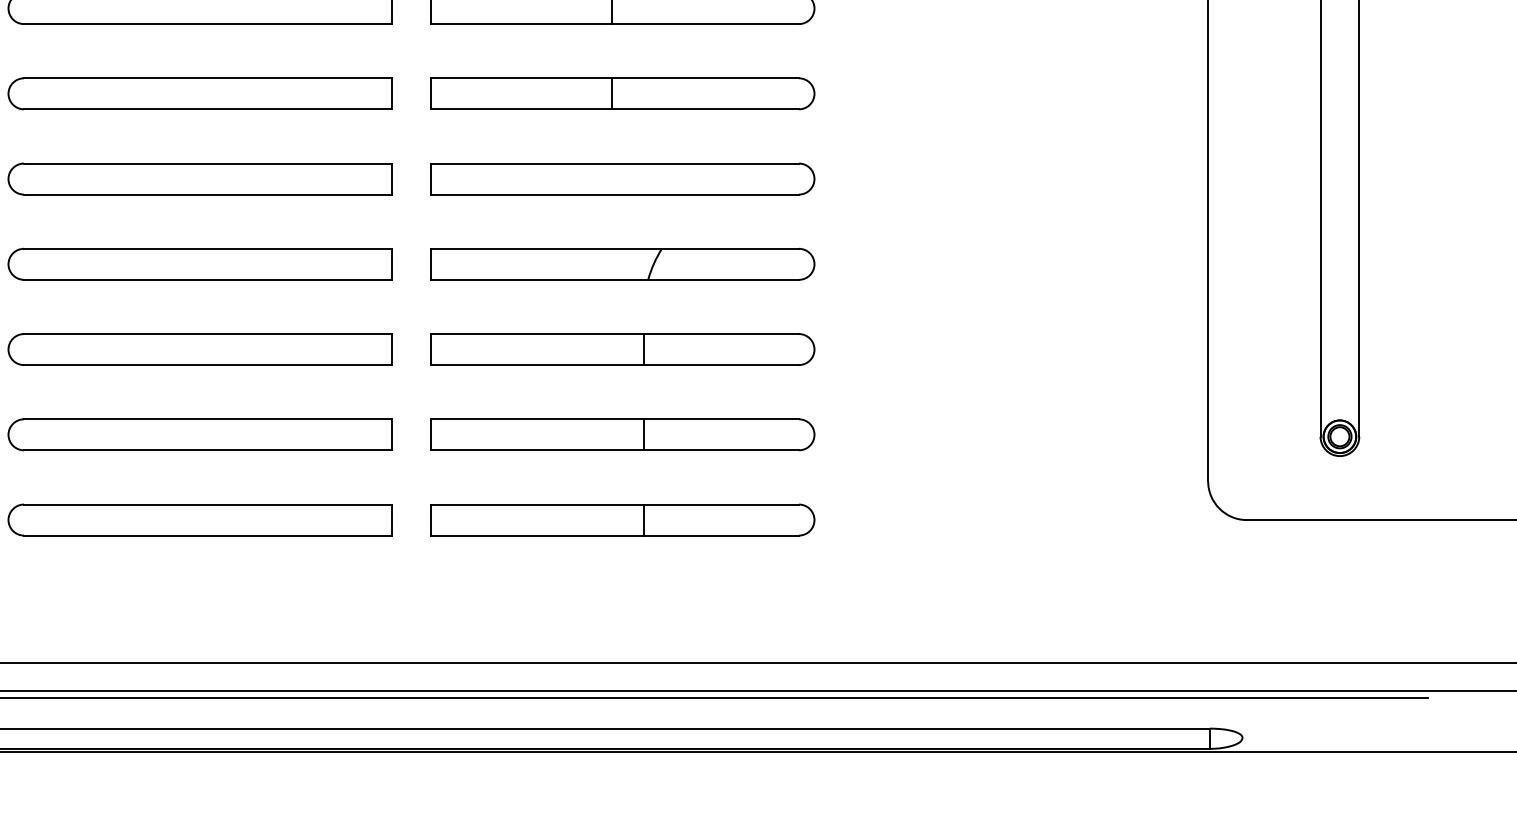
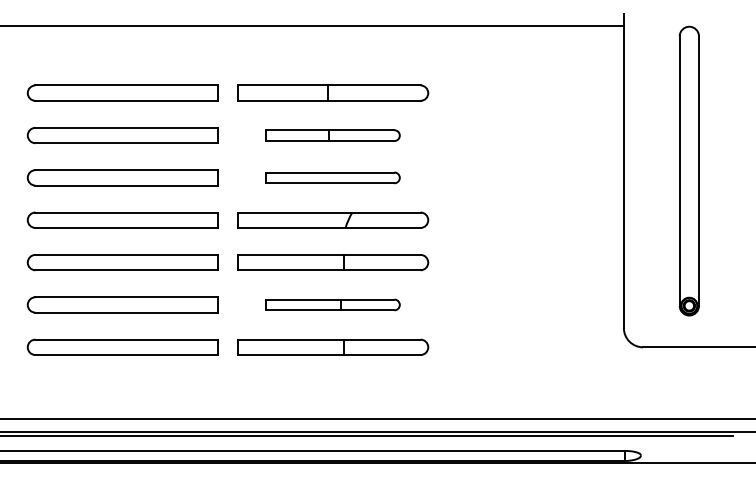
part: (623, 93) -> (333, 135), size x0.7
part: (623, 178) -> (333, 177), size x0.7
part: (623, 433) -> (333, 304), size x0.7

